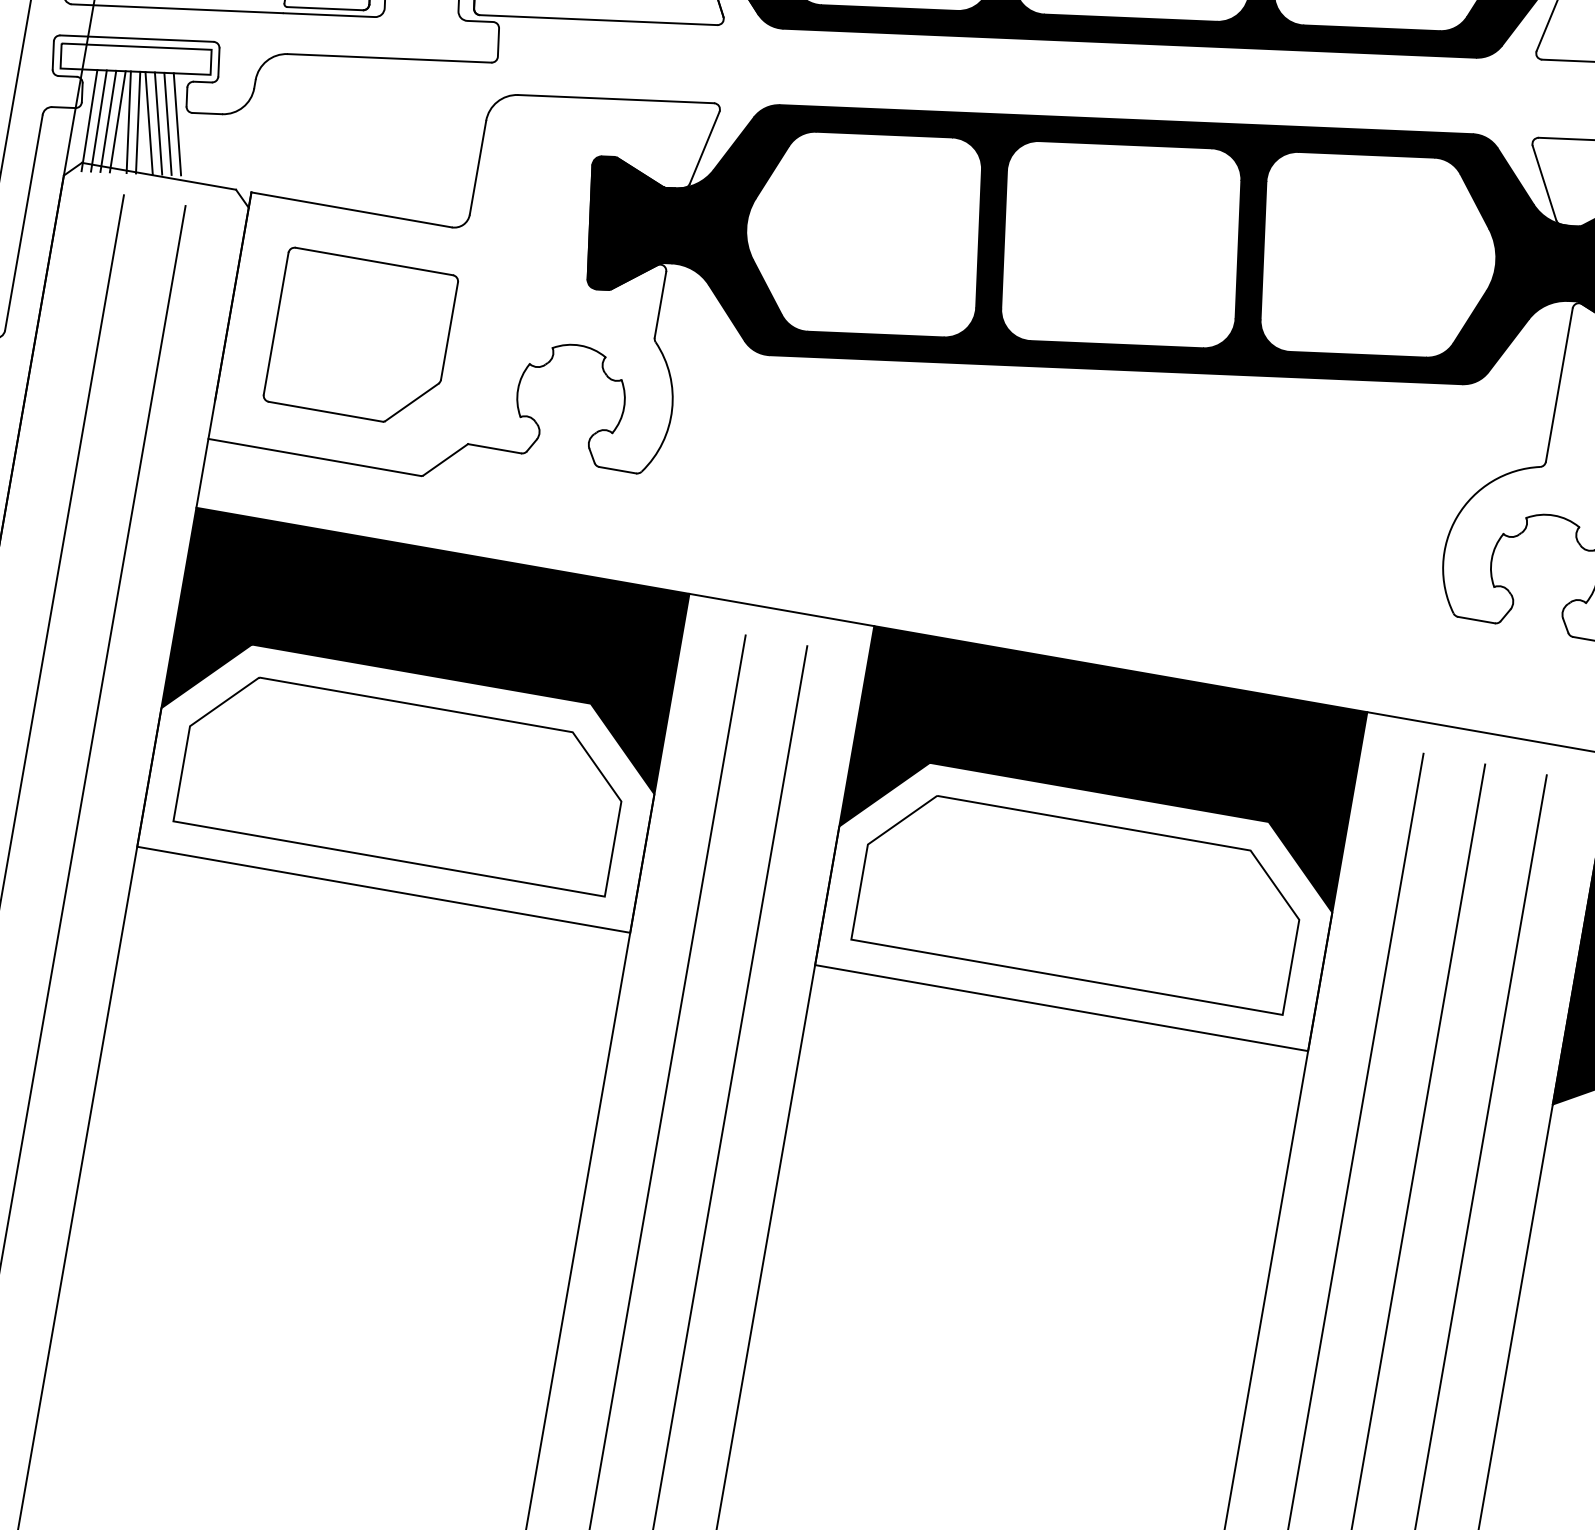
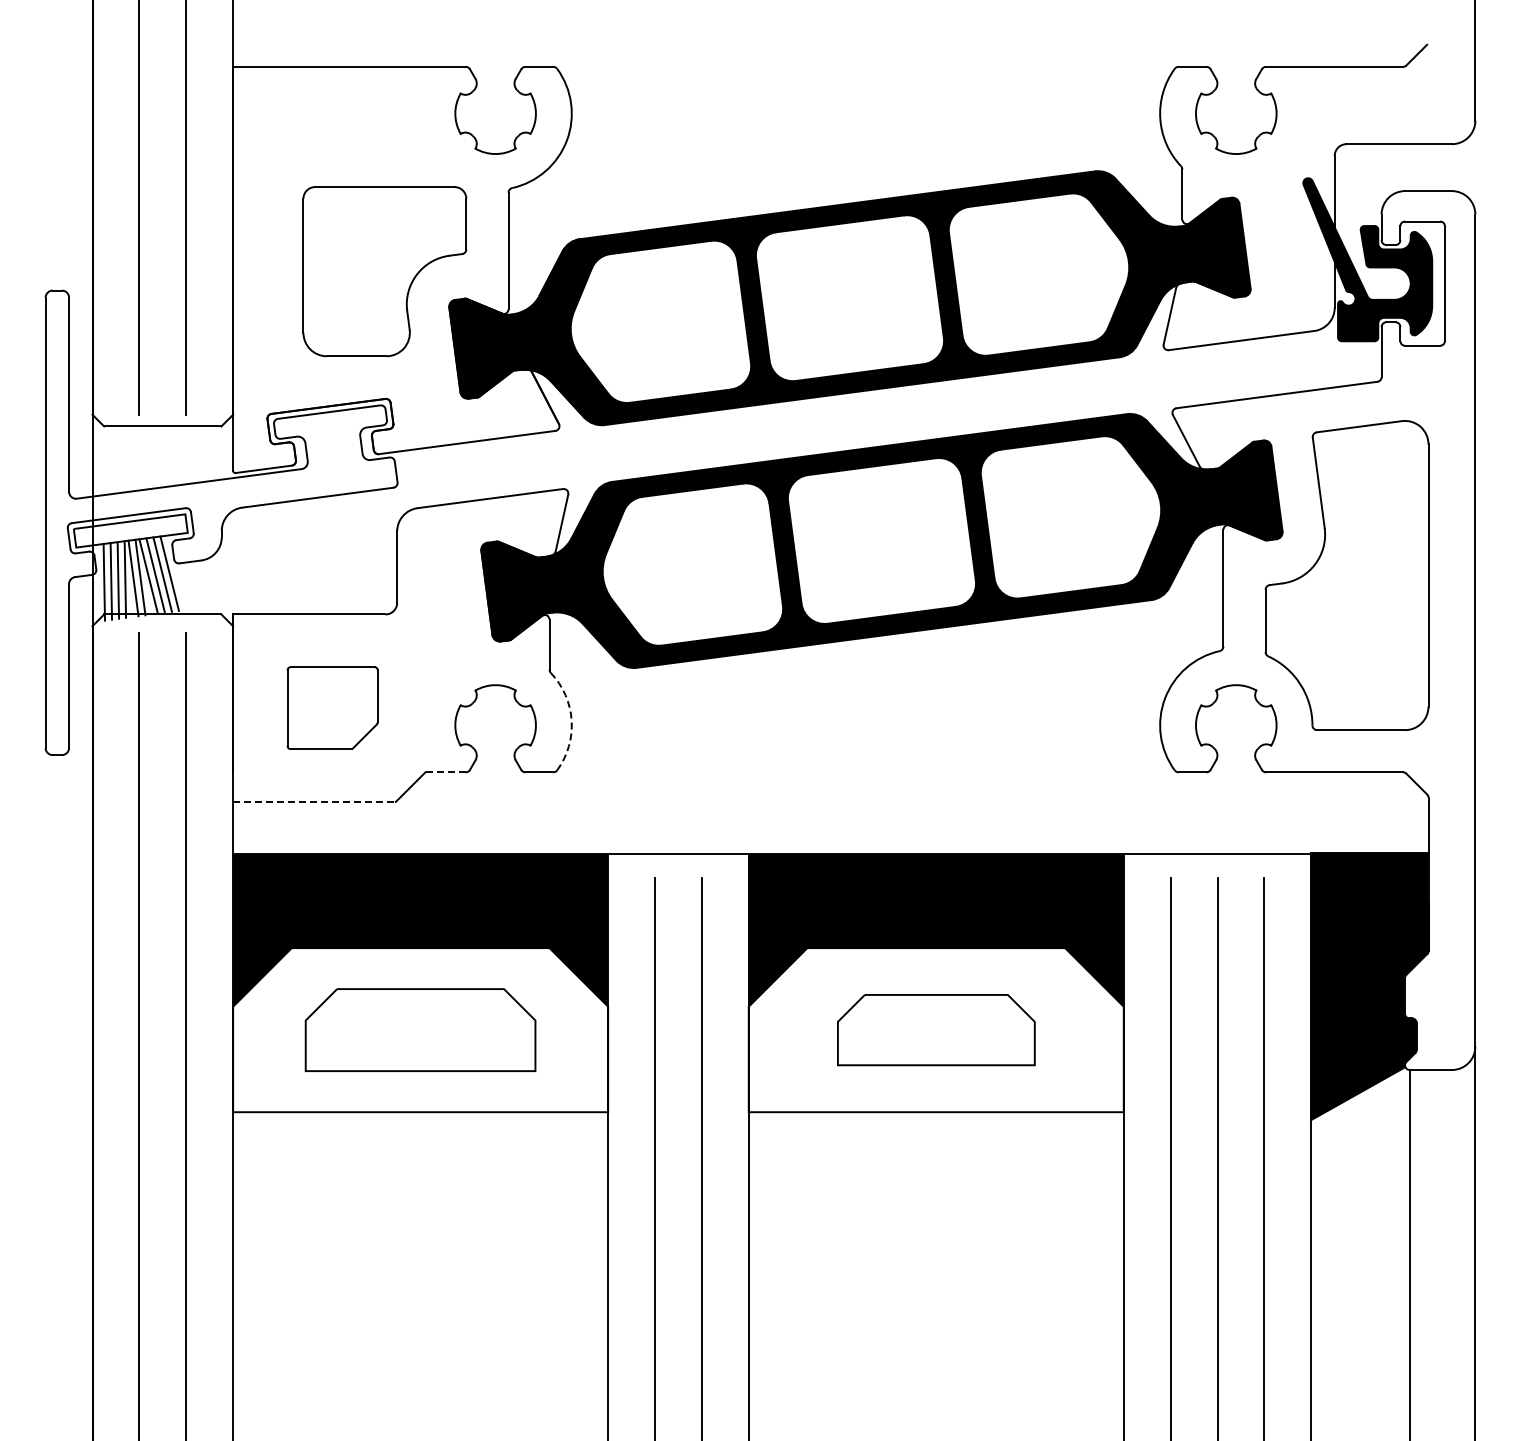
part: (360, 337) -> (332, 707), size x0.7
arc: (671, 409) -> (571, 720), solid -> dashed
line: (494, 448) -> (445, 772), solid -> dashed
line: (314, 456) -> (313, 801), solid -> dashed
part: (402, 781) -> (420, 1029), size x0.7
part: (1080, 899) -> (936, 1029), size x0.6

